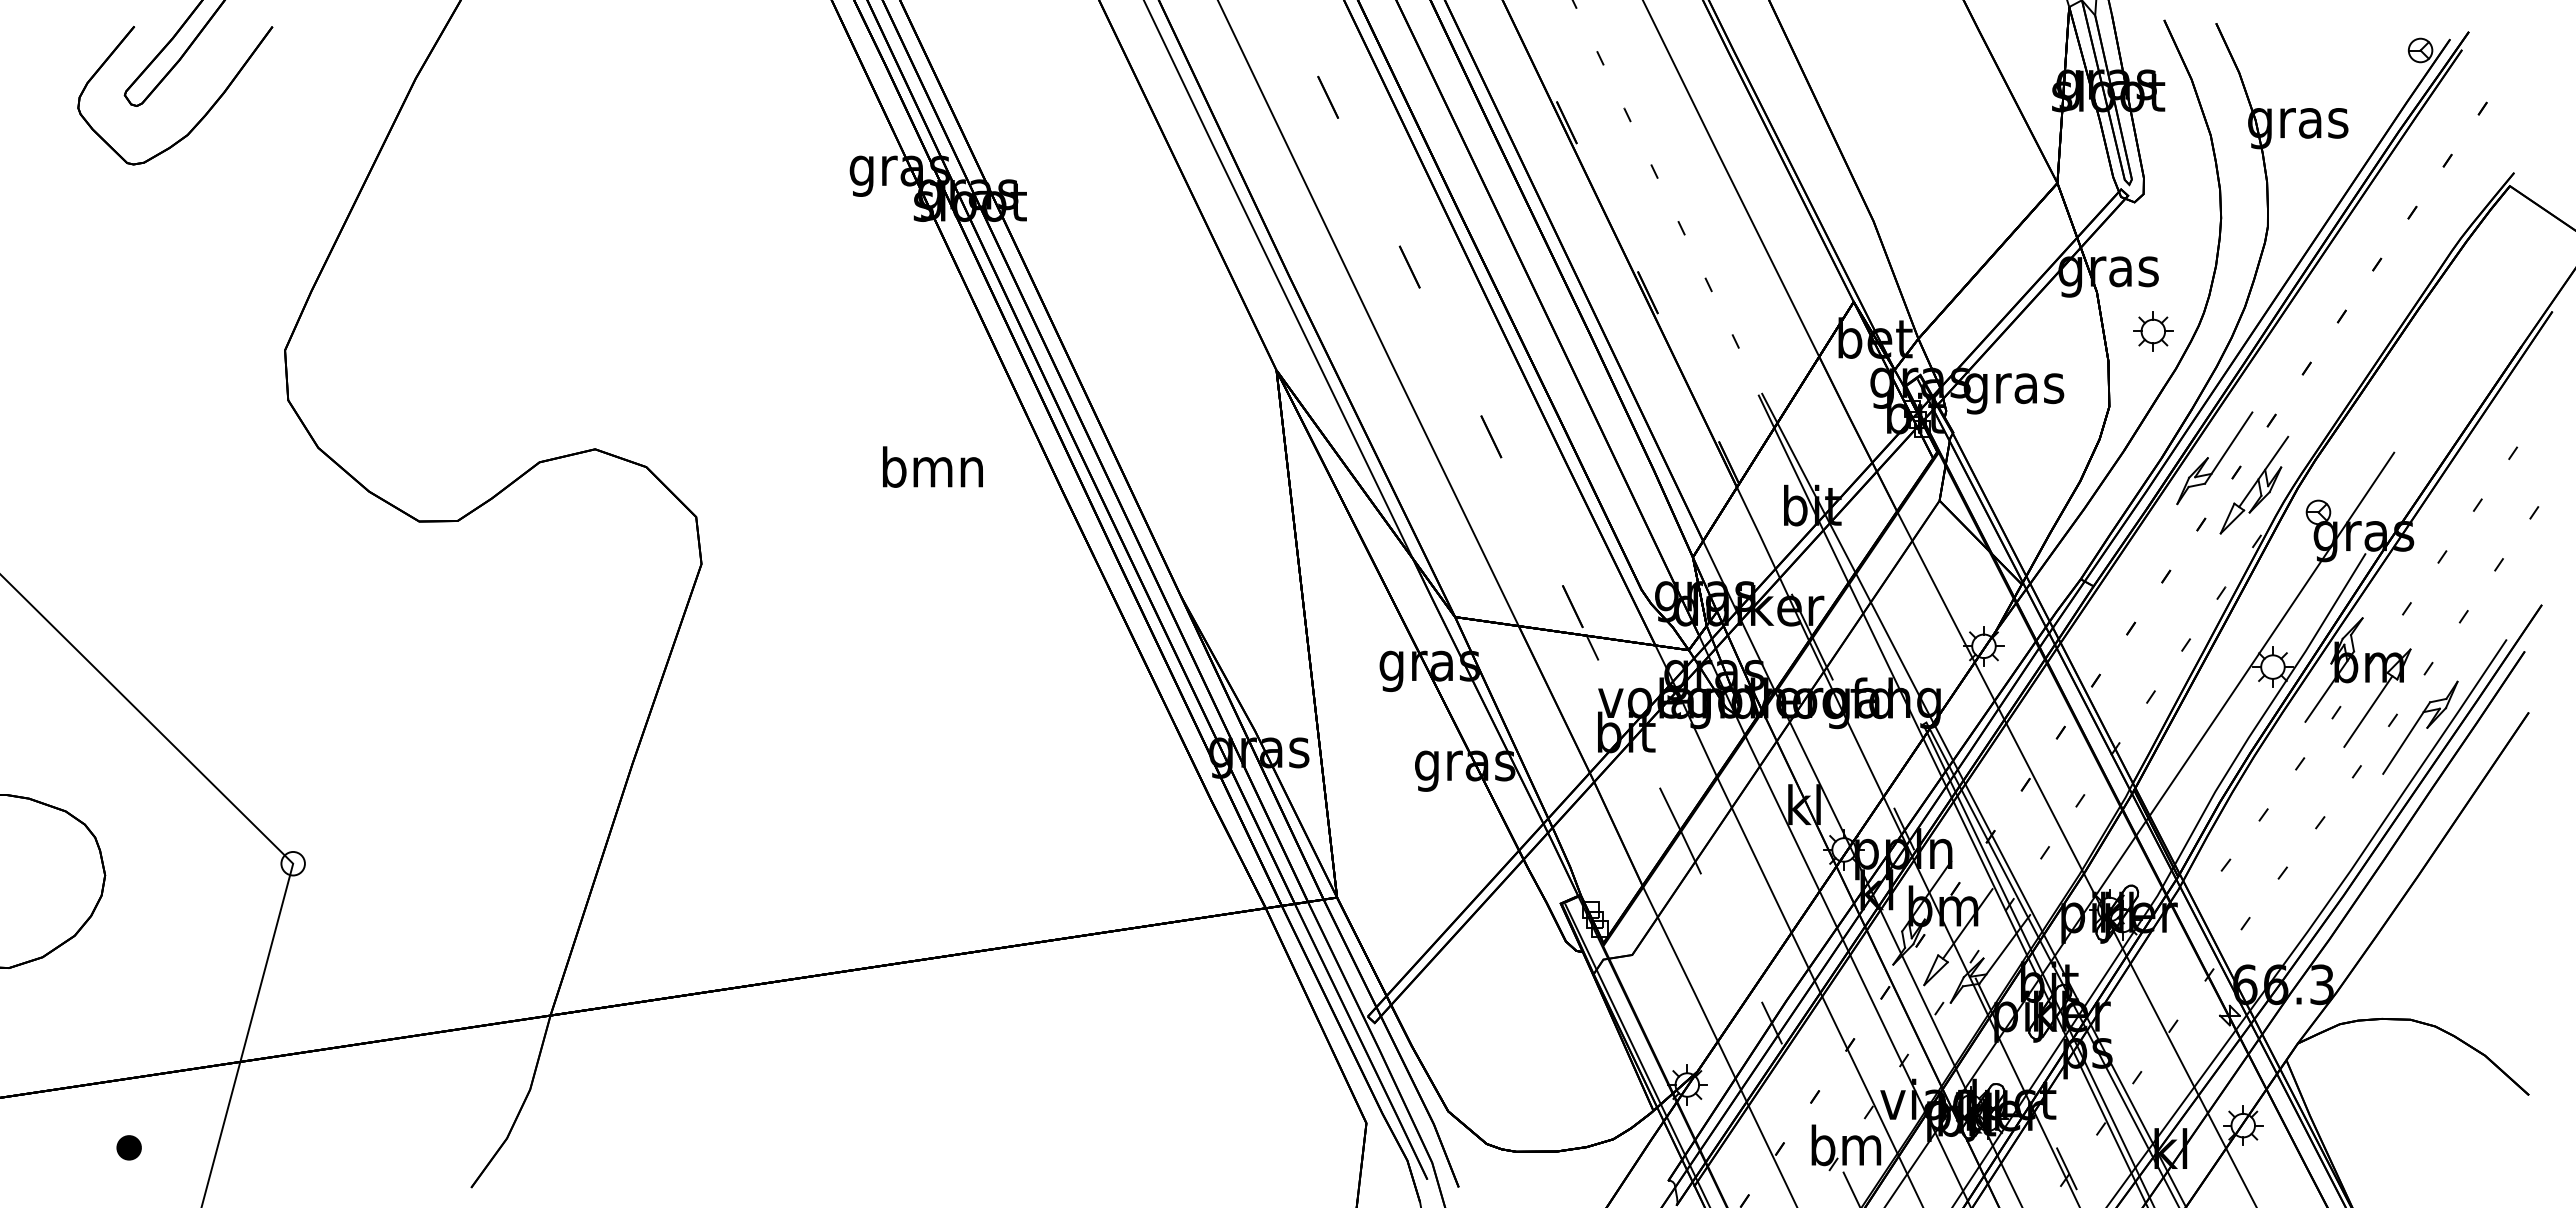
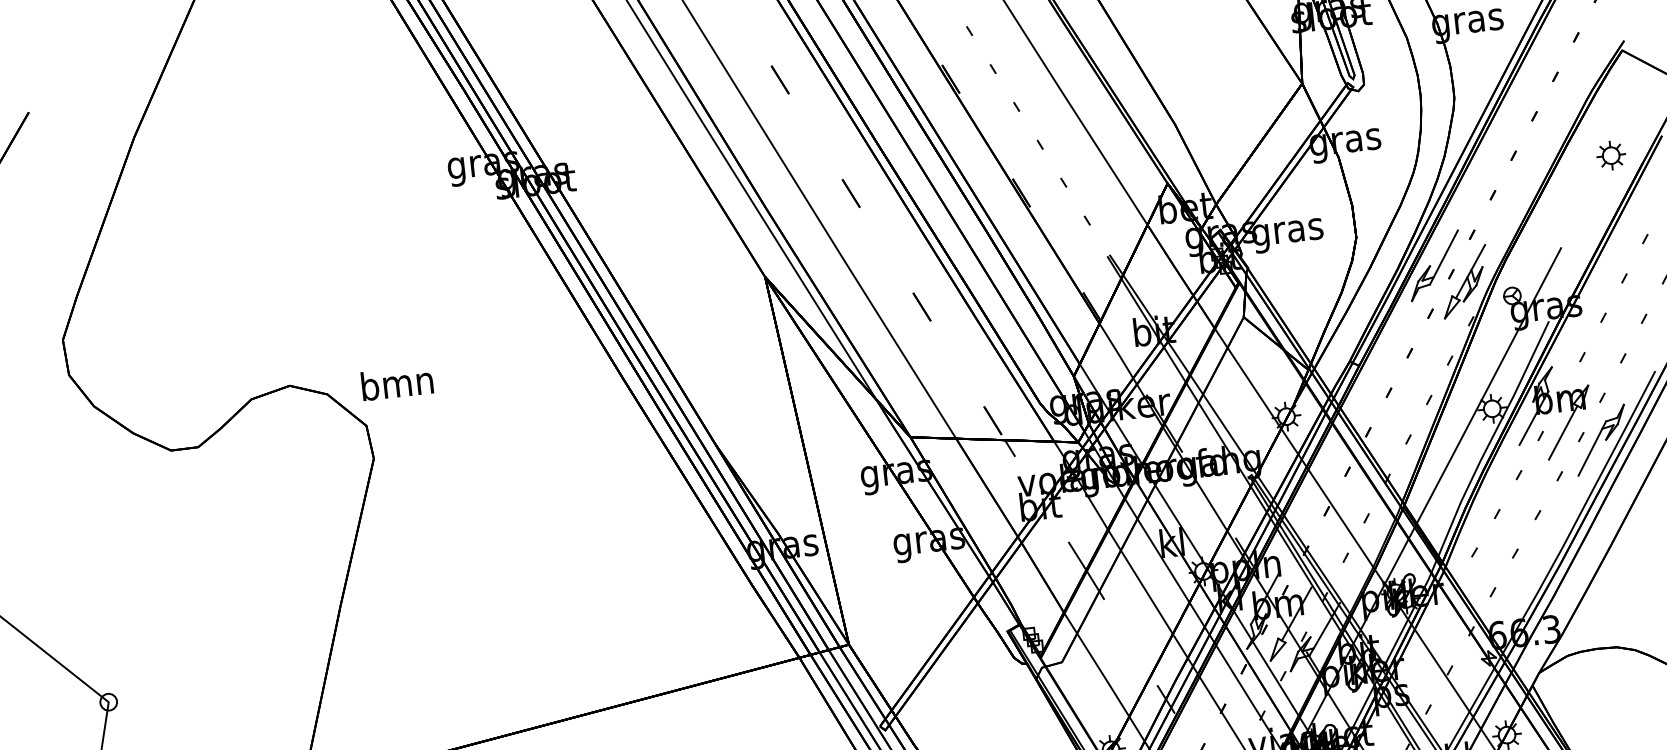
part: (2153, 331) -> (1611, 155), moved
text: (932, 466) -> (396, 382), moved

